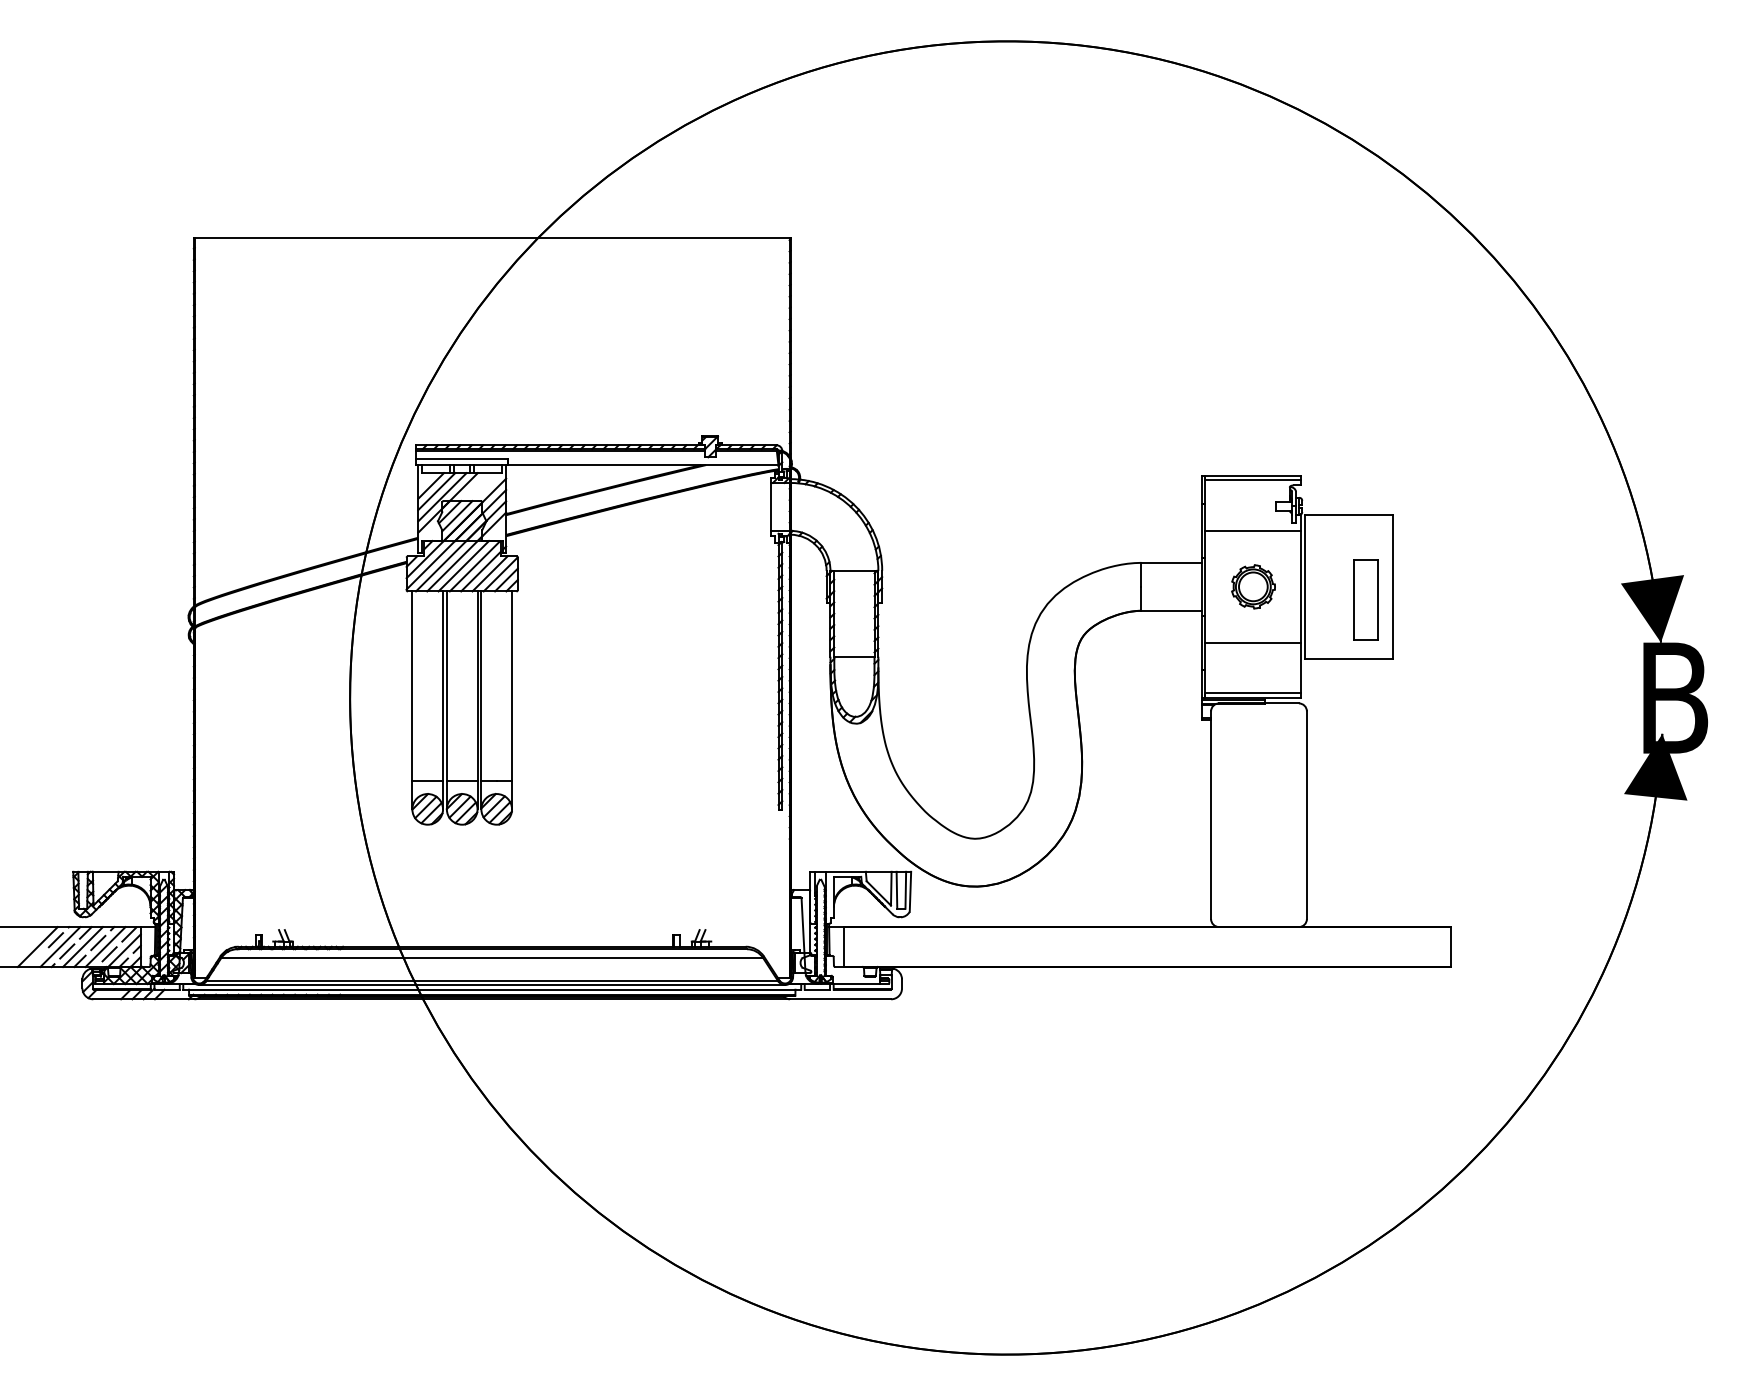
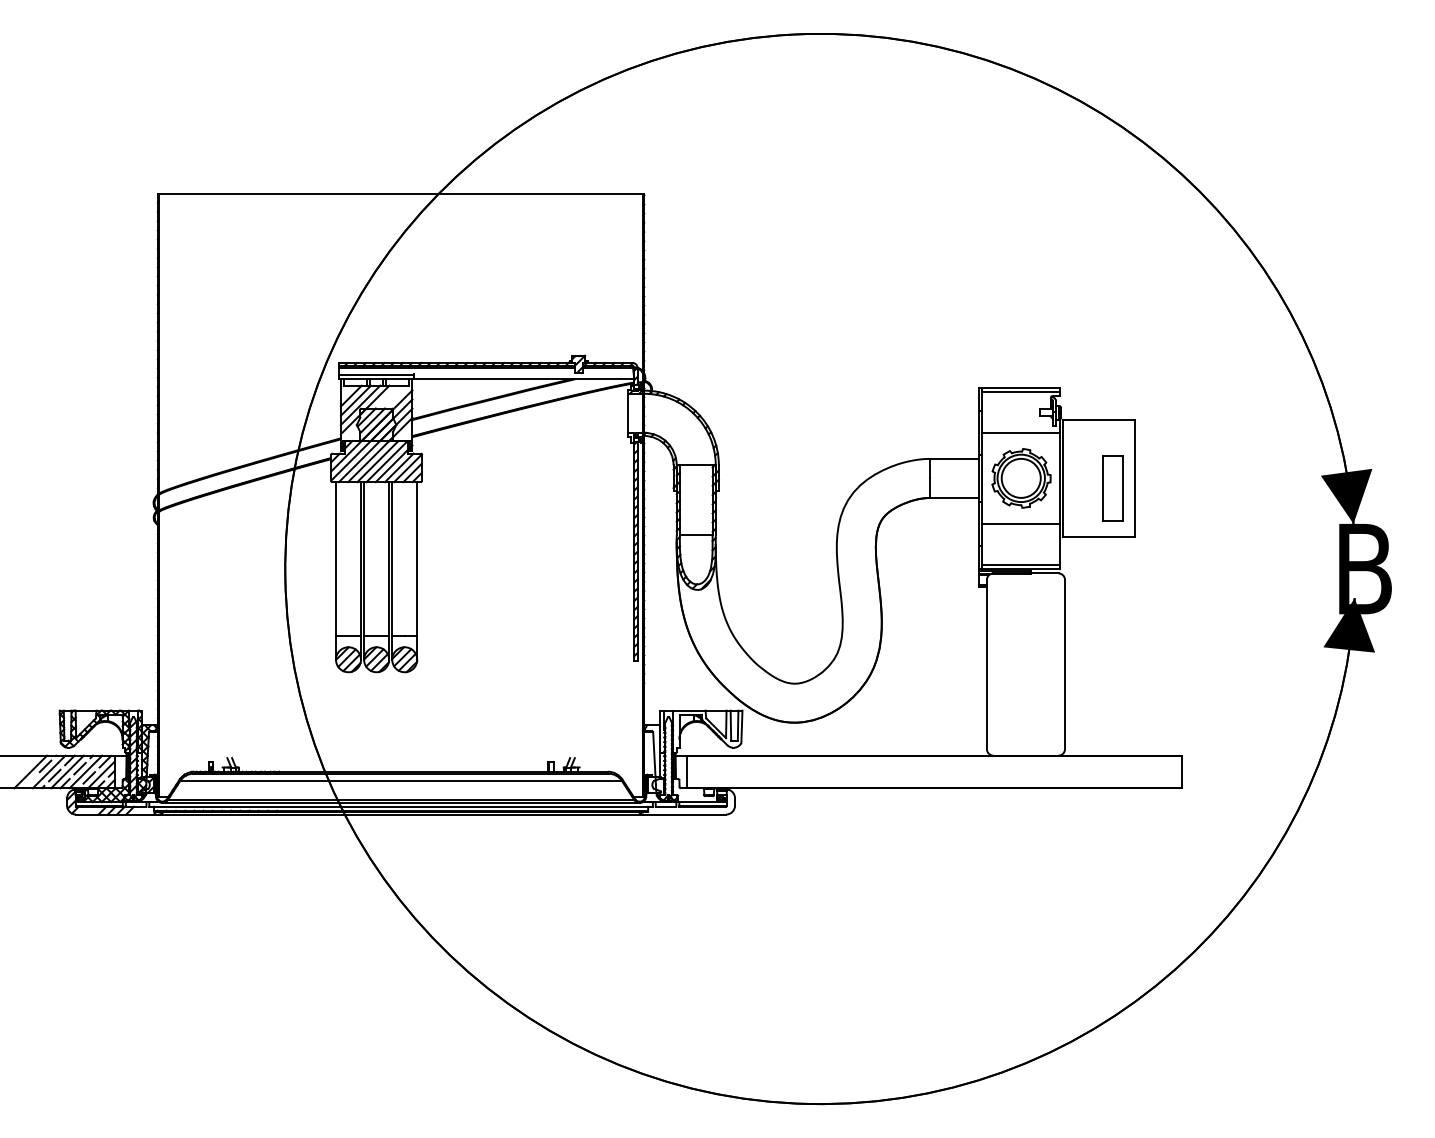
part: (1253, 586) -> (1021, 478), size x1.67

